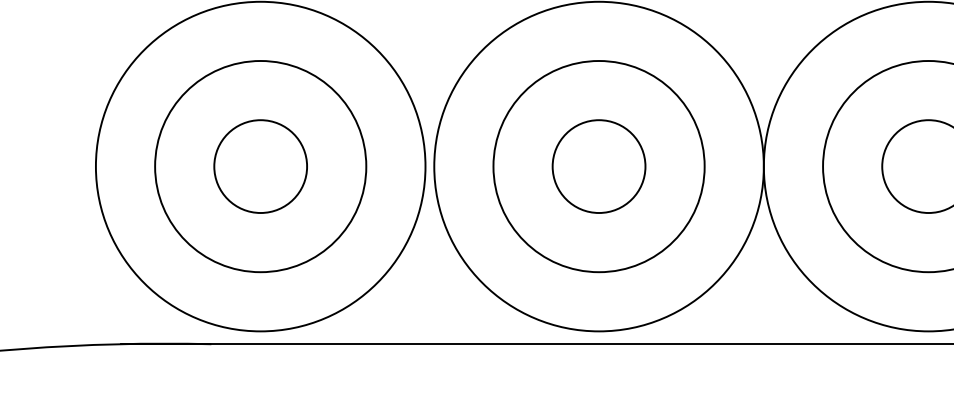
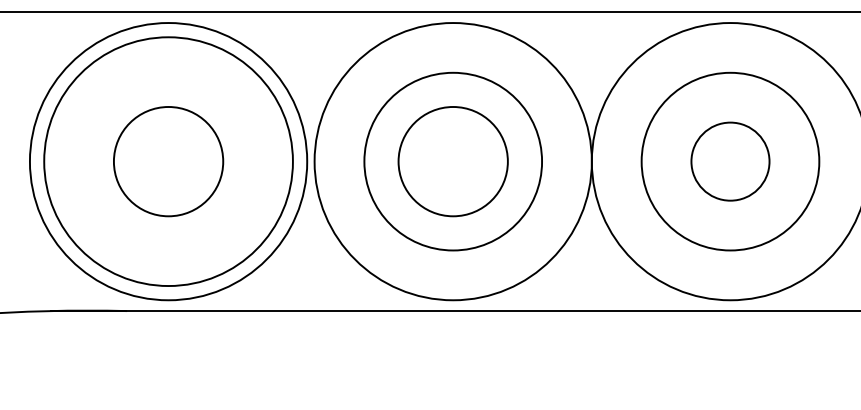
circle: (260, 166) -> (168, 161), size x1.4
circle: (260, 166) -> (168, 161), size x1.4
circle: (599, 166) -> (453, 161), size x1.4

